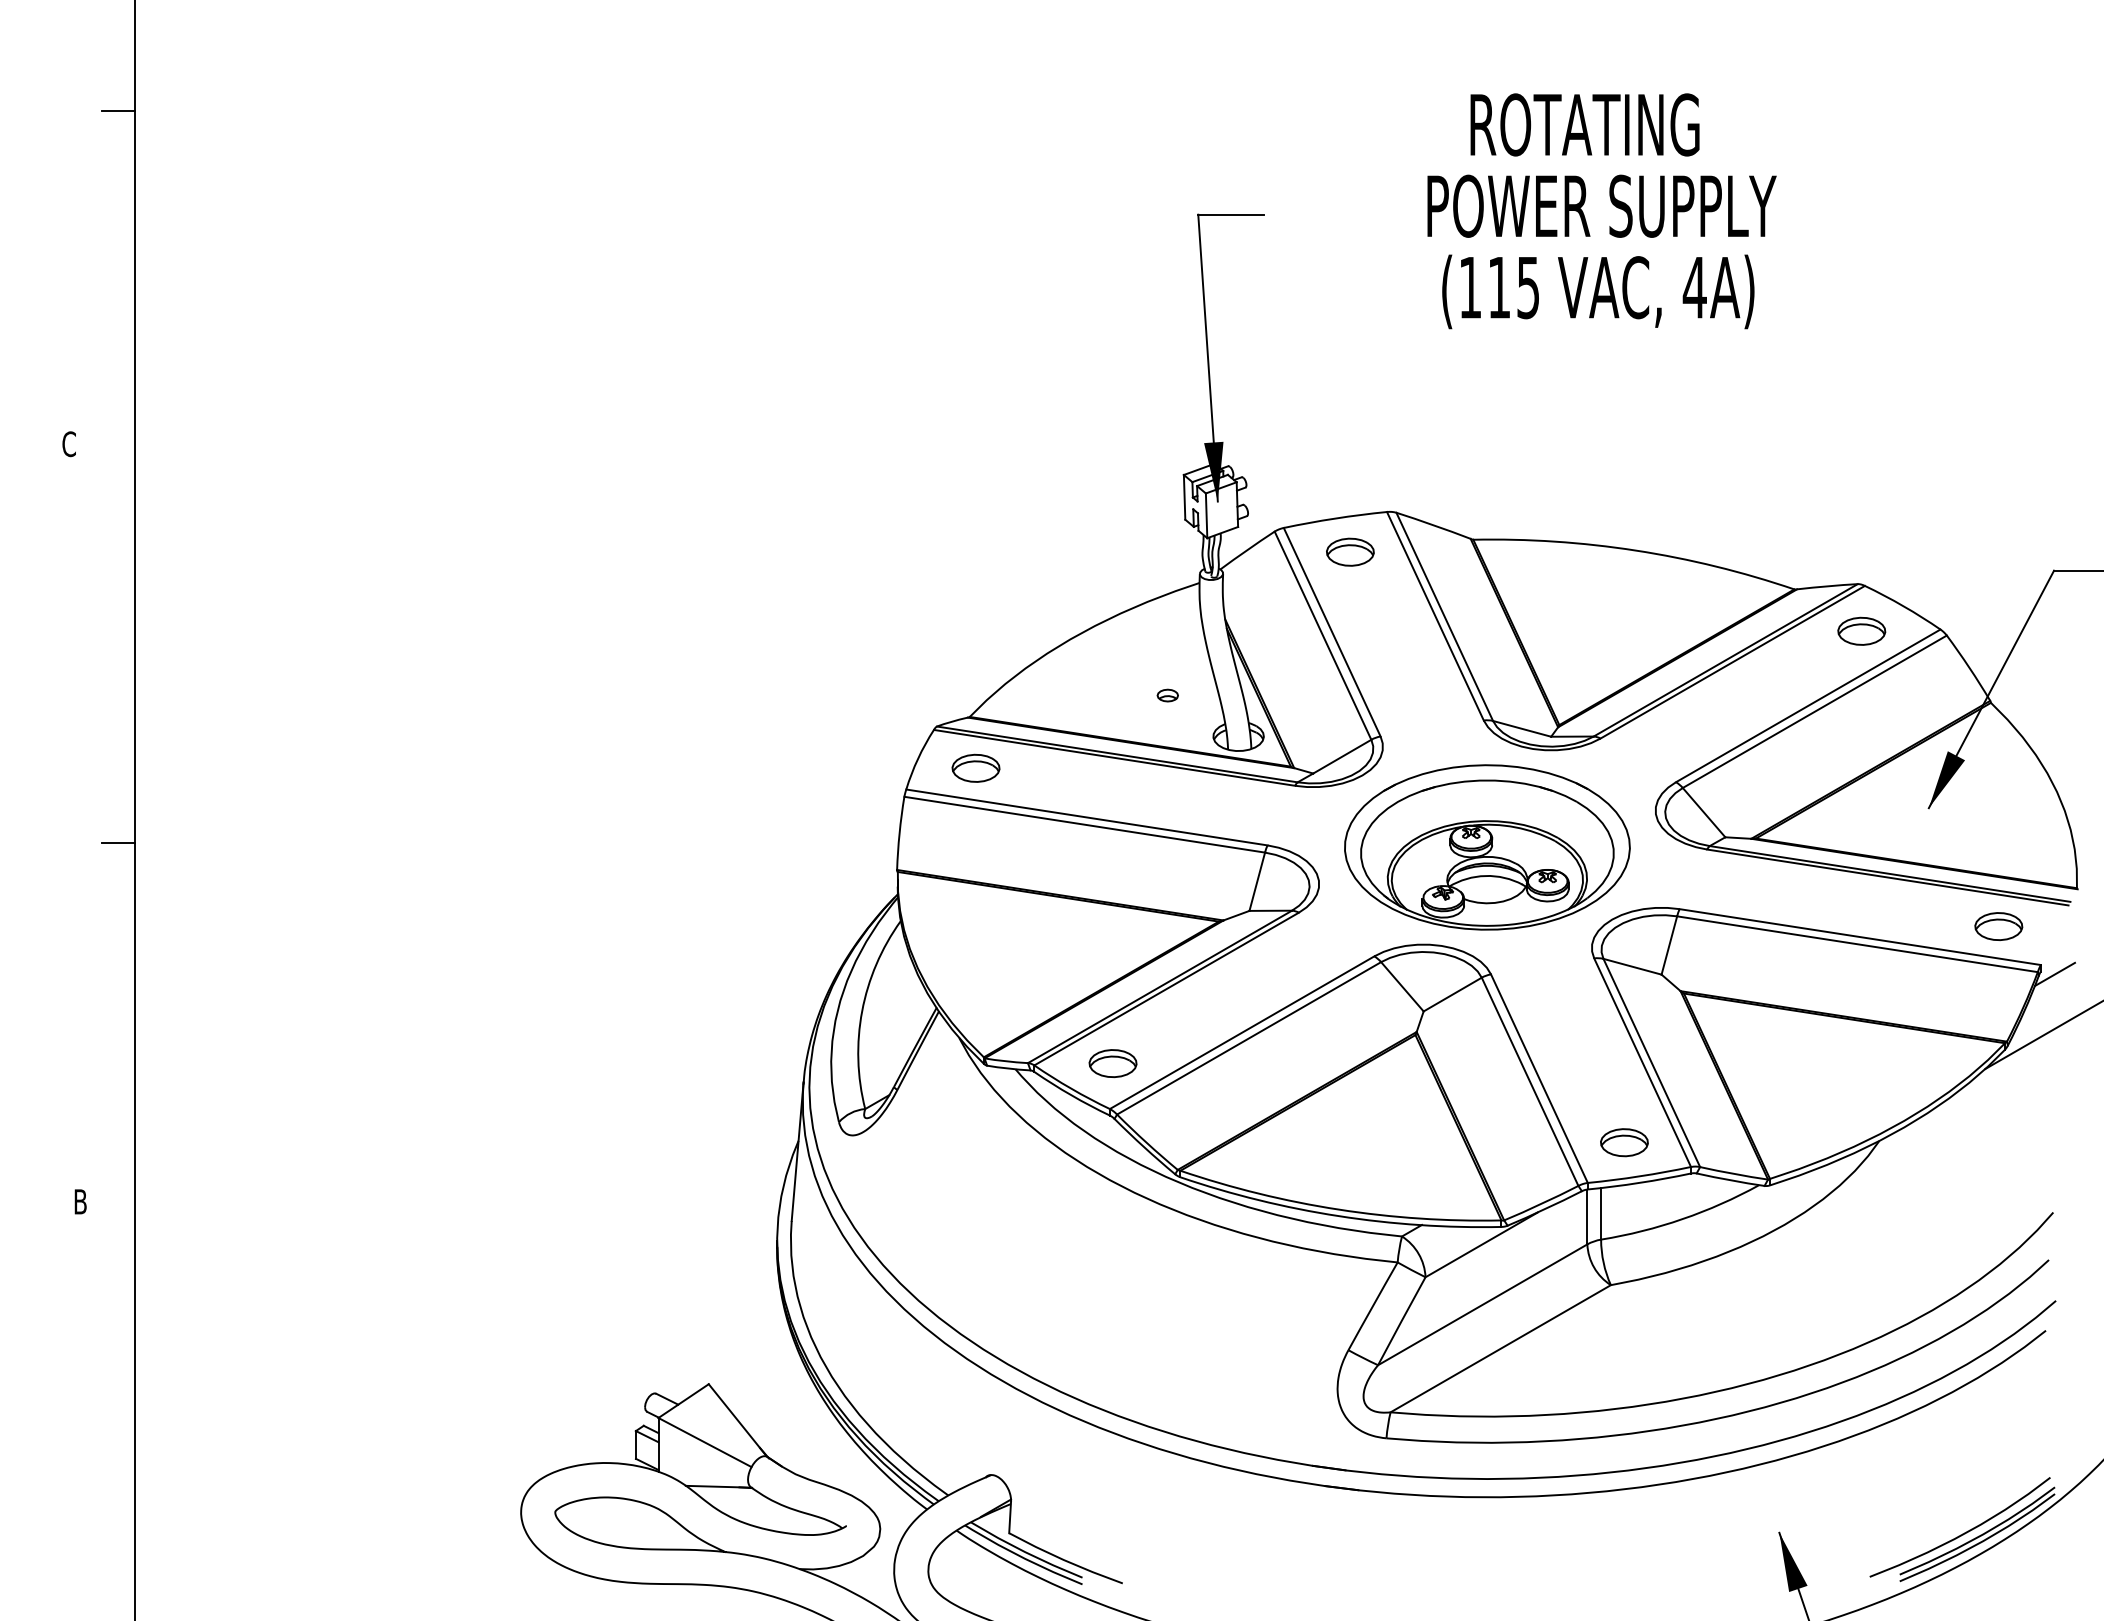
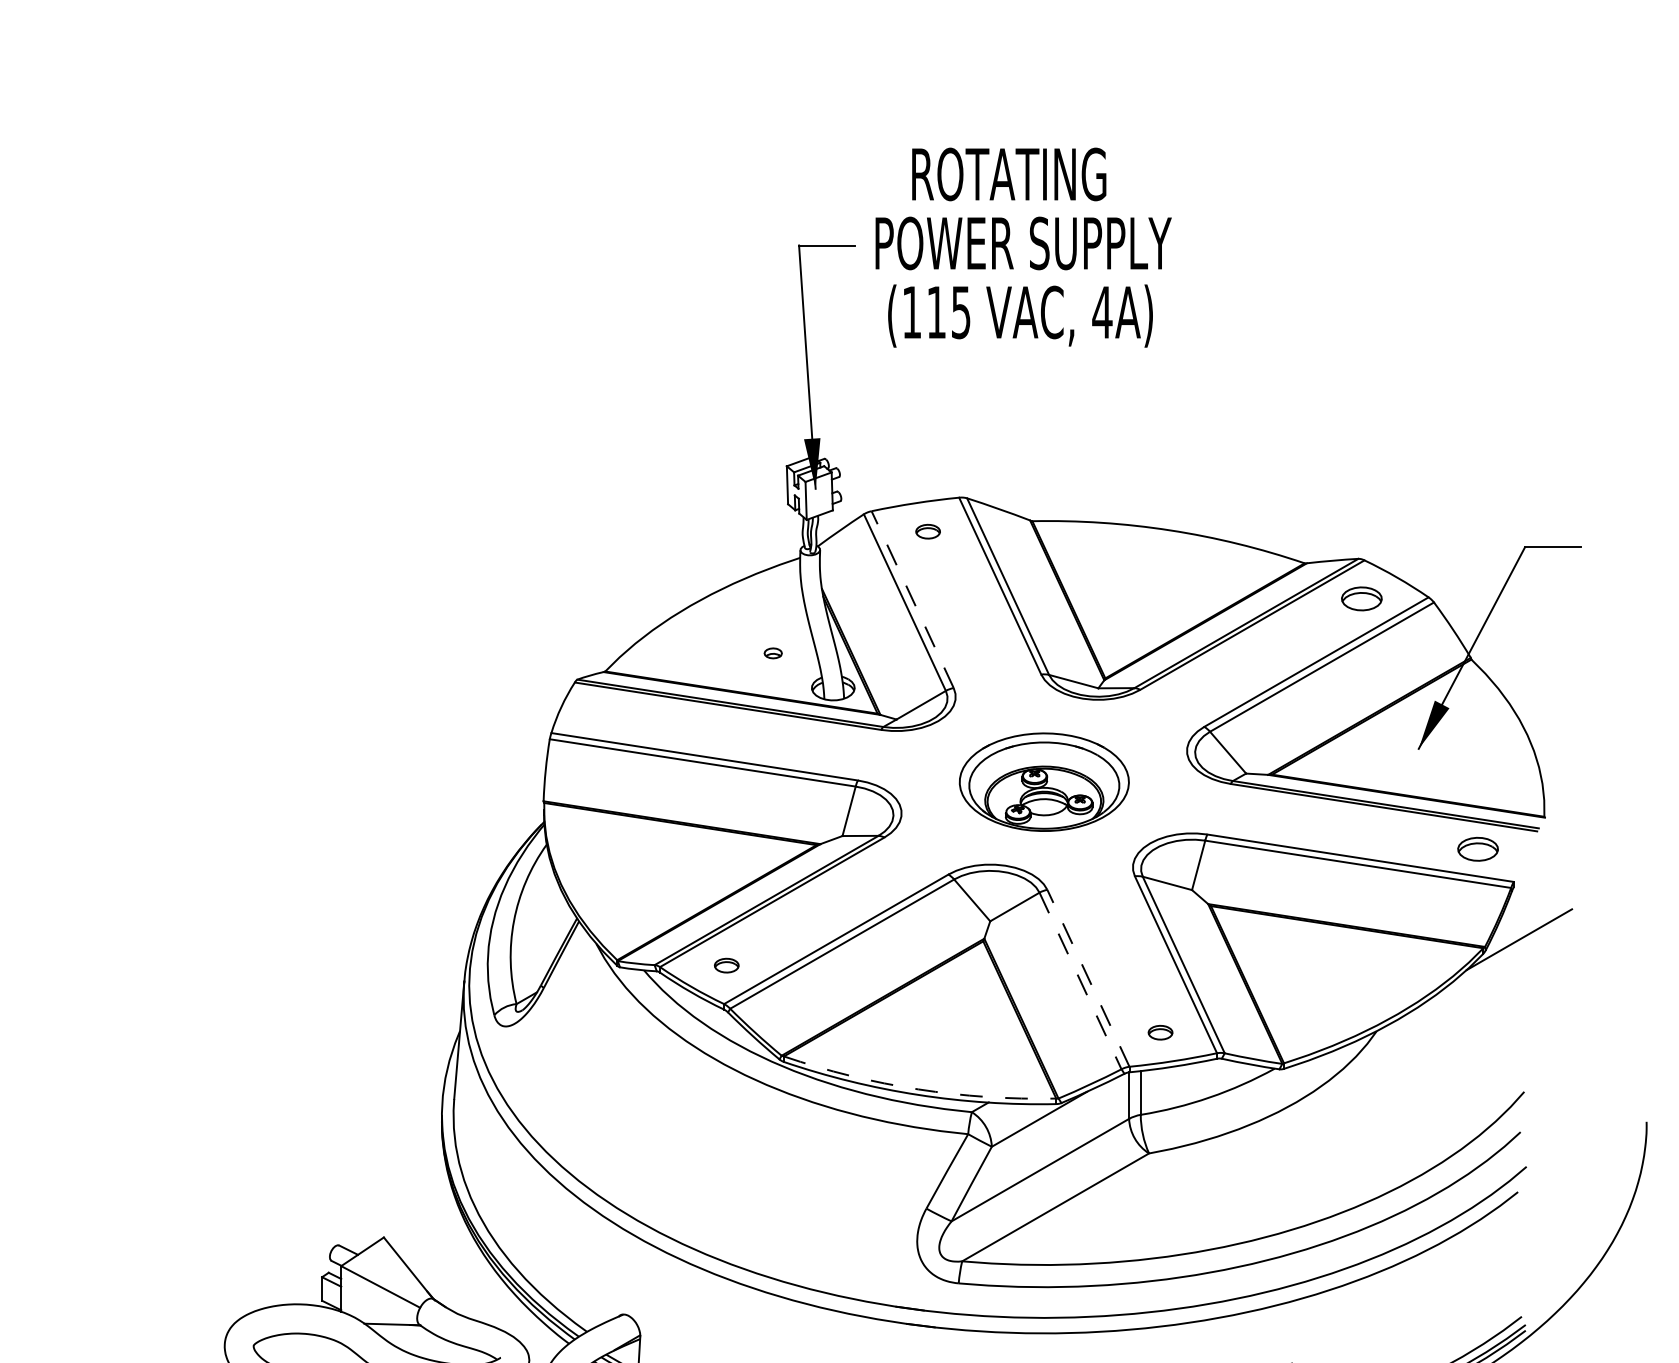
text: (1601, 211) -> (1023, 247), moved
part: (1350, 551) -> (928, 531), size x0.6
line: (1332, 632) -> (912, 599), solid -> dashed
part: (975, 767) -> (610, 714), removed
part: (1487, 847) -> (1044, 782), size x0.7
line: (2054, 974) -> (1525, 889), removed
part: (1112, 1063) -> (726, 965), size x0.6
line: (1539, 1078) -> (1088, 978), solid -> dashed
line: (1530, 1081) -> (1080, 980), solid -> dashed
part: (1624, 1142) -> (1160, 1032), size x0.6
arc: (1338, 1209) -> (918, 1089), solid -> dashed

